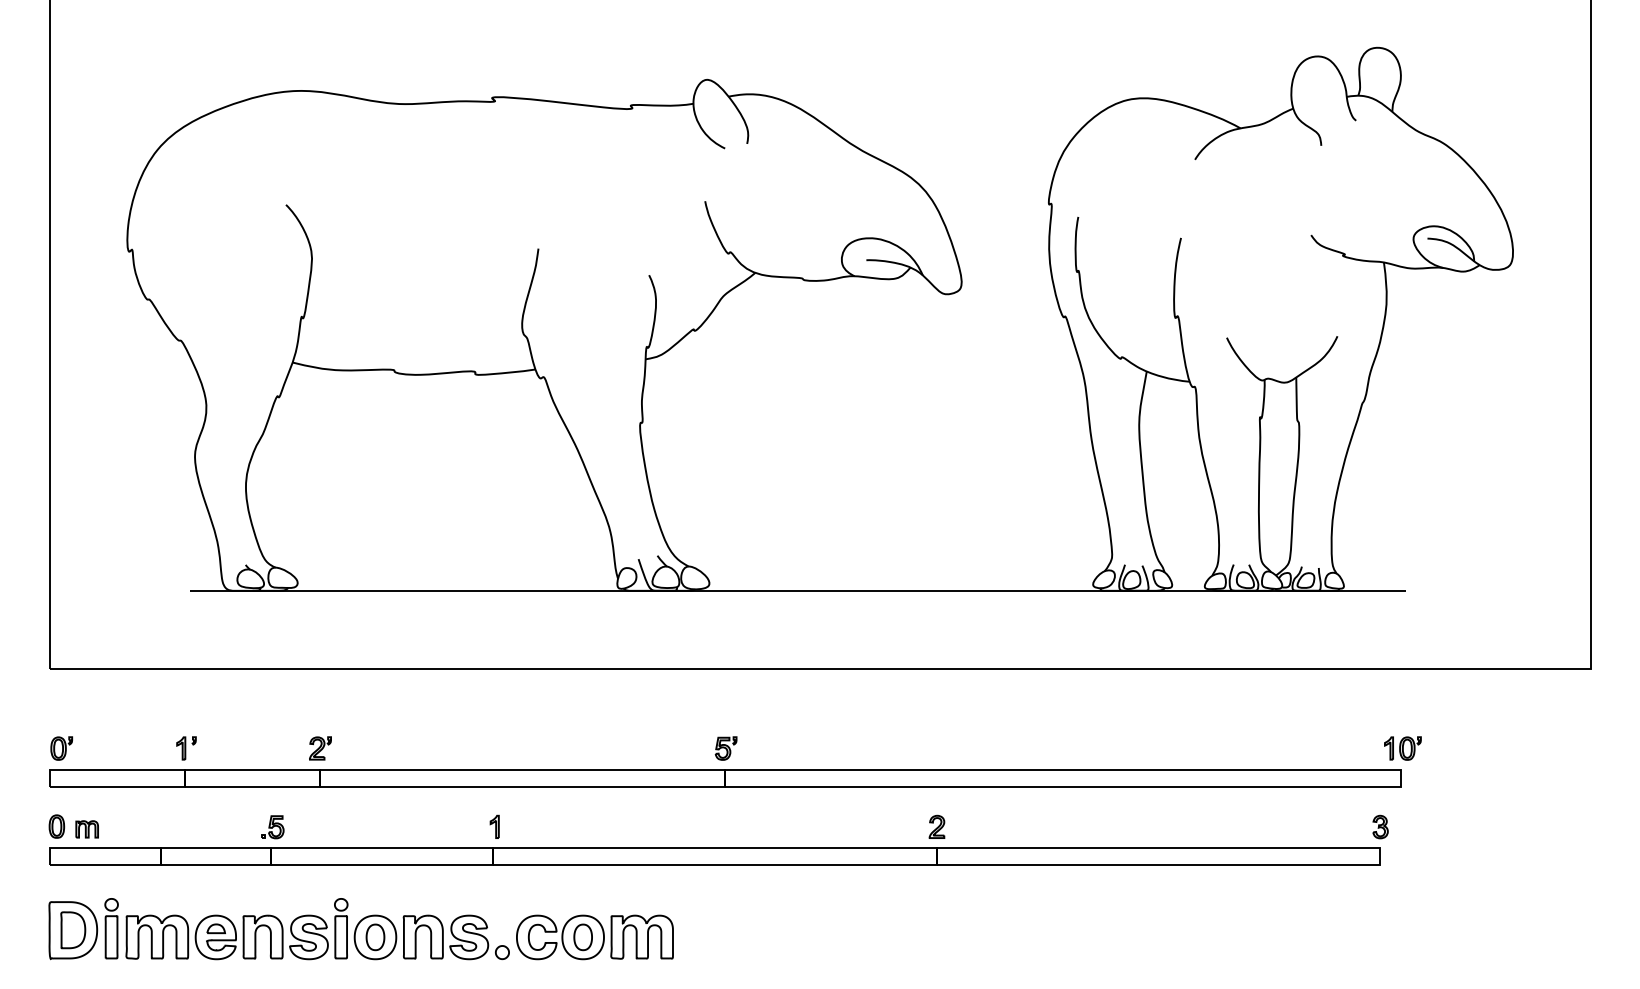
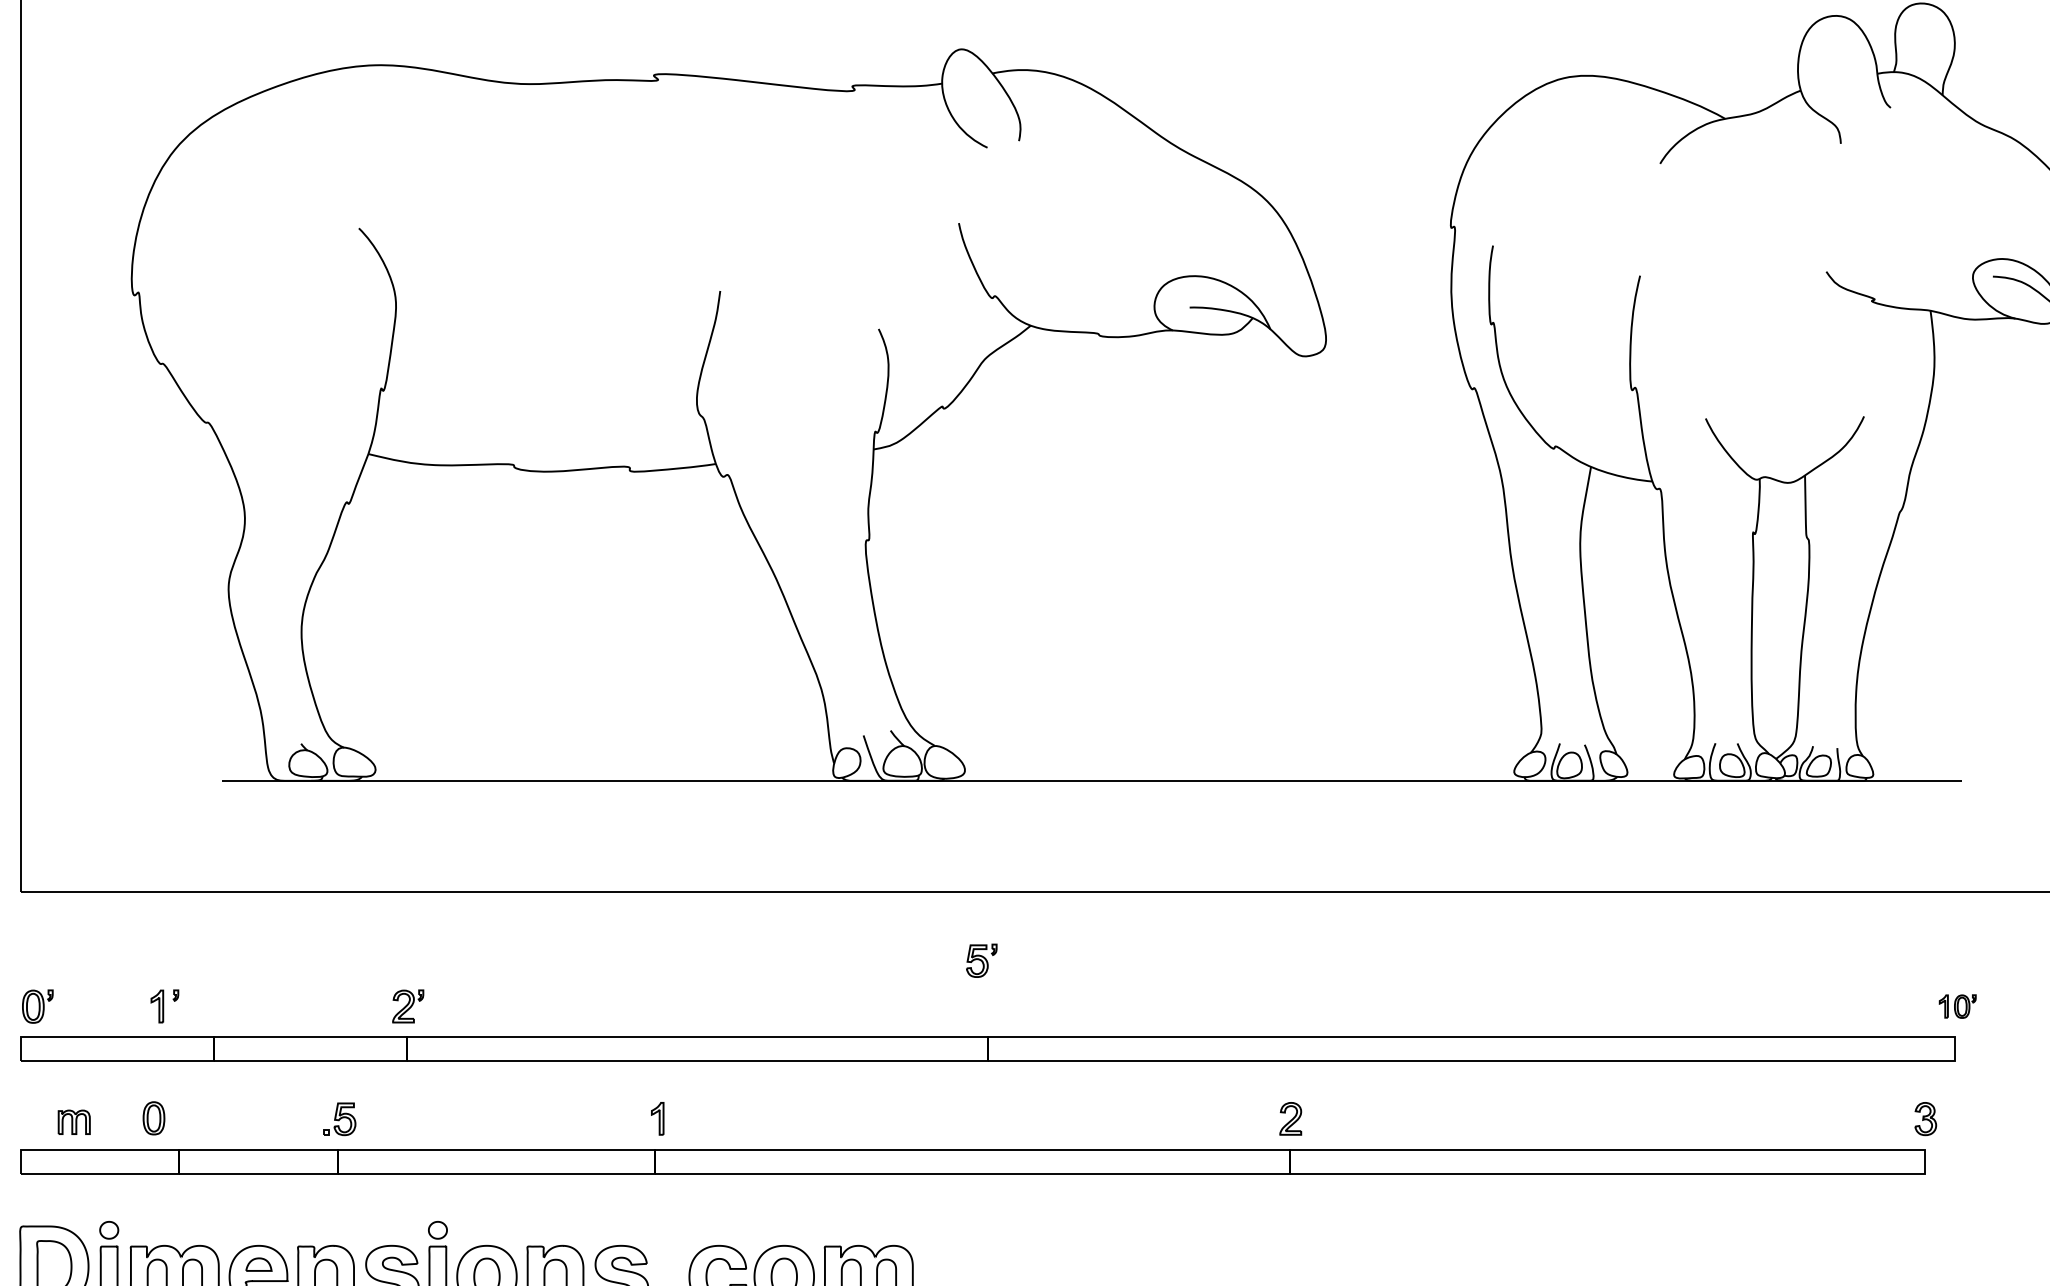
part: (186, 748) -> (164, 1006), moved
part: (725, 748) -> (980, 960), moved
part: (1402, 748) -> (1957, 1006), size x0.7
part: (56, 826) -> (153, 1118), moved

